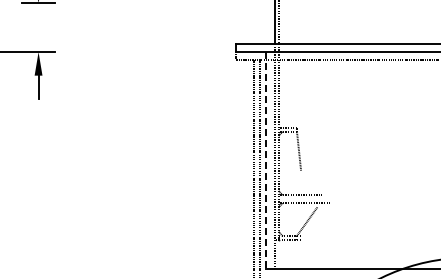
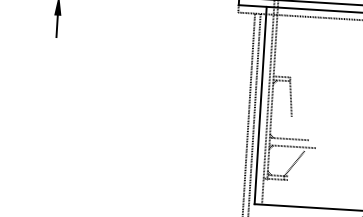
line: (266, 160) -> (260, 105), dashed -> solid

